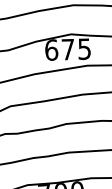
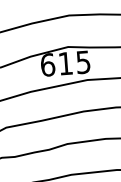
text: (67, 49) -> (65, 63), 675 -> 615

